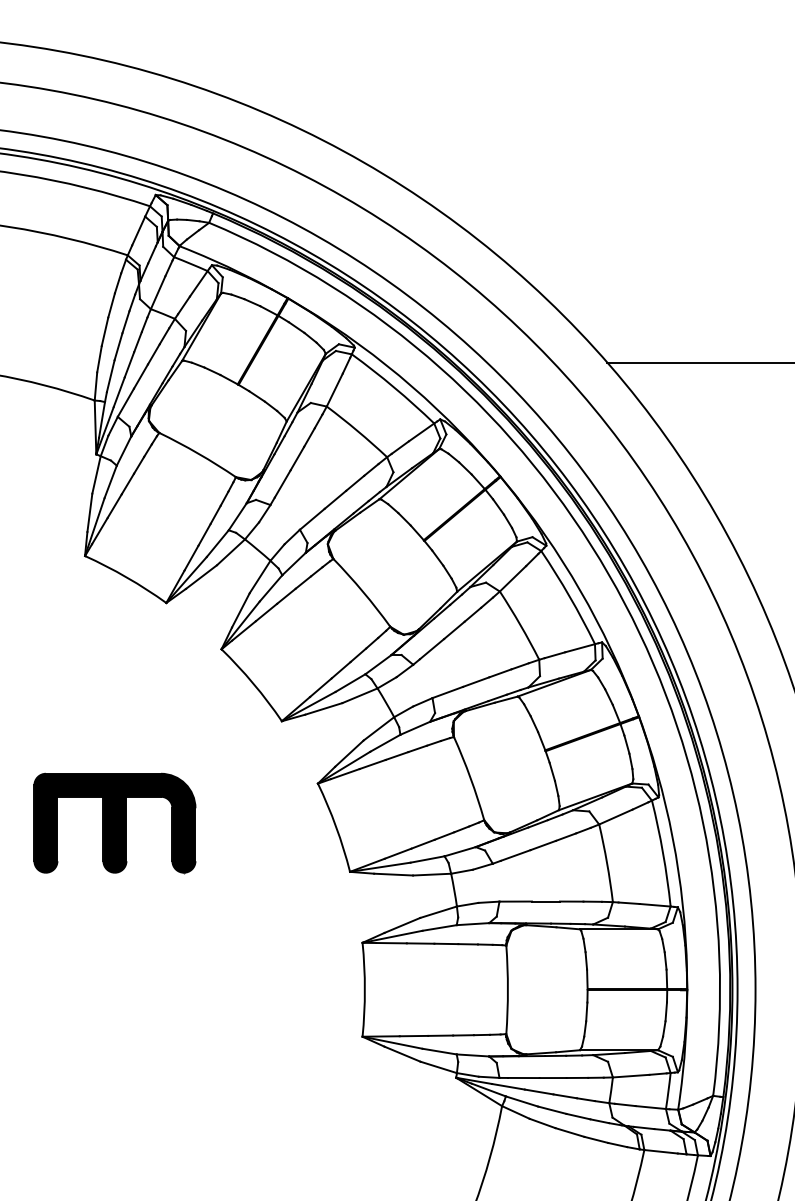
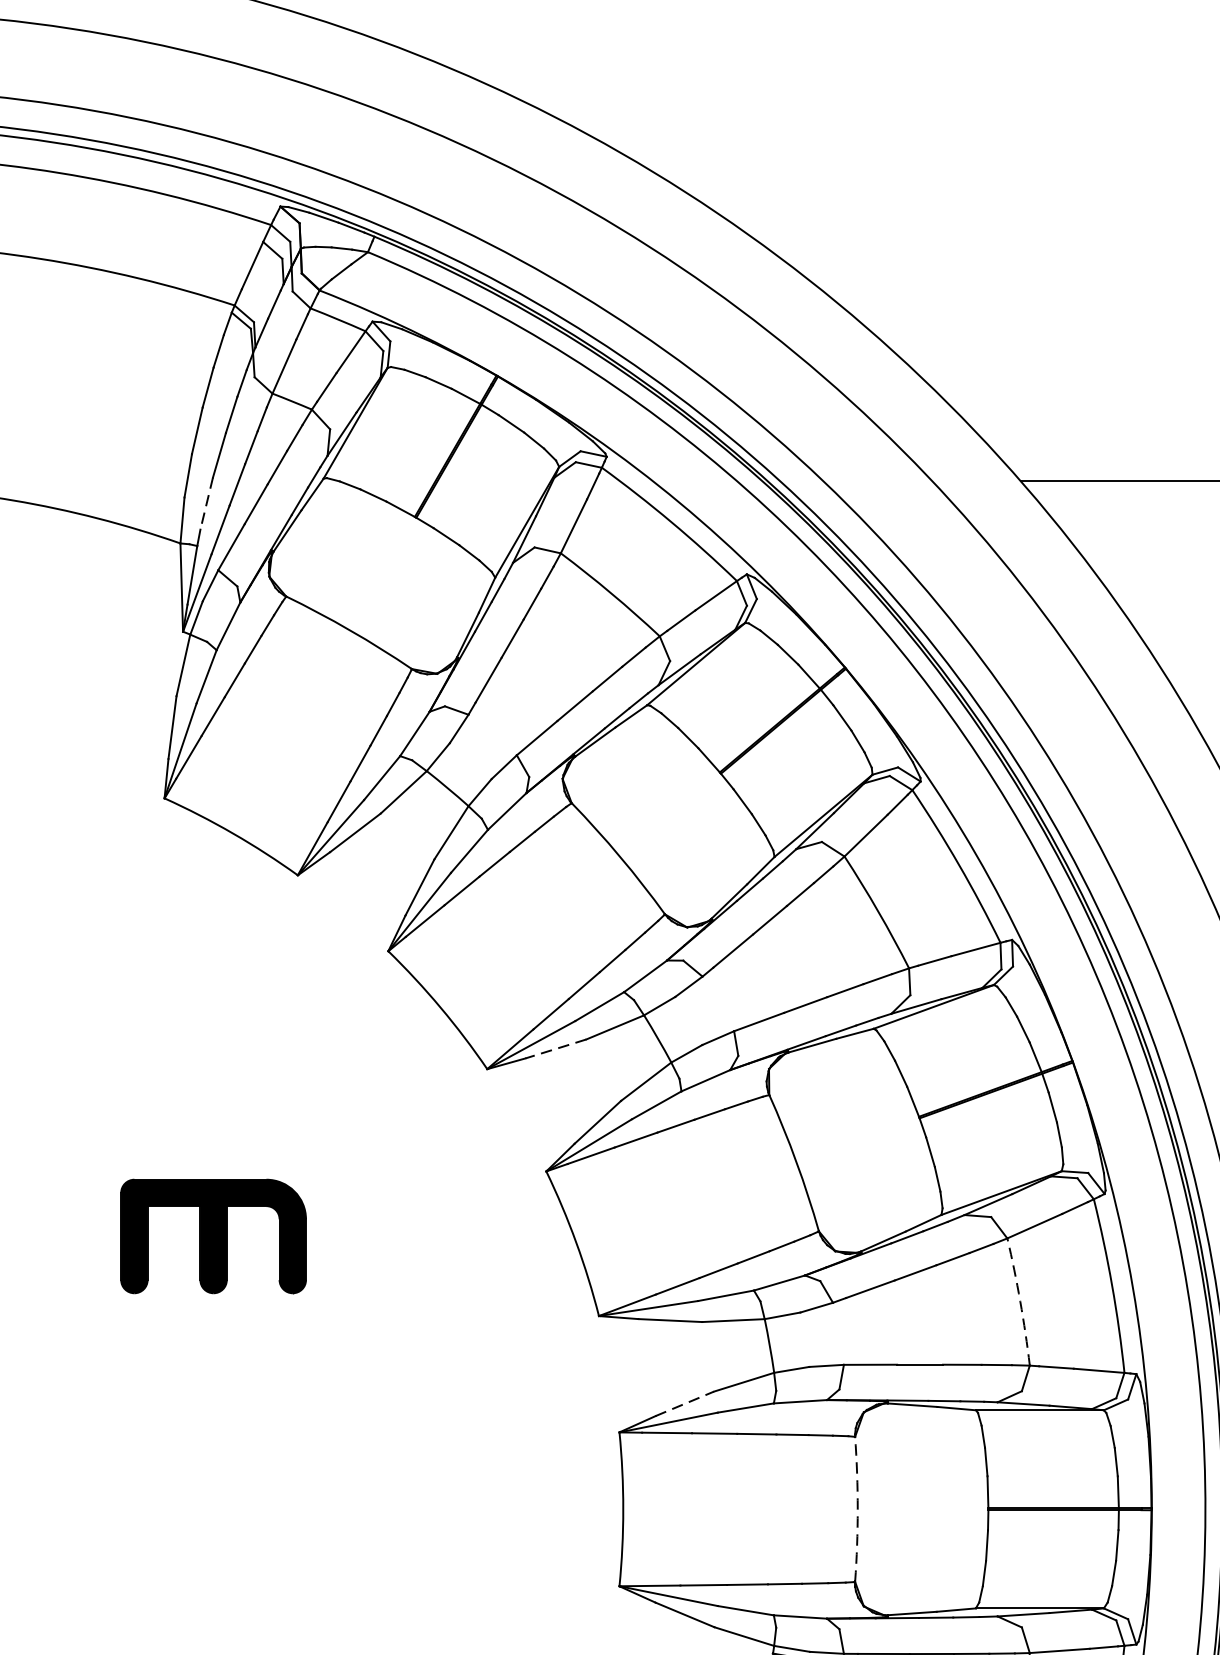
line: (110, 376) -> (206, 504), solid -> dashed
line: (323, 709) -> (555, 1049), solid -> dashed
part: (114, 823) -> (212, 1236), size x0.7
arc: (607, 863) -> (1020, 1302), solid -> dashed
line: (402, 925) -> (684, 1403), solid -> dashed
arc: (507, 989) -> (857, 1508), solid -> dashed

